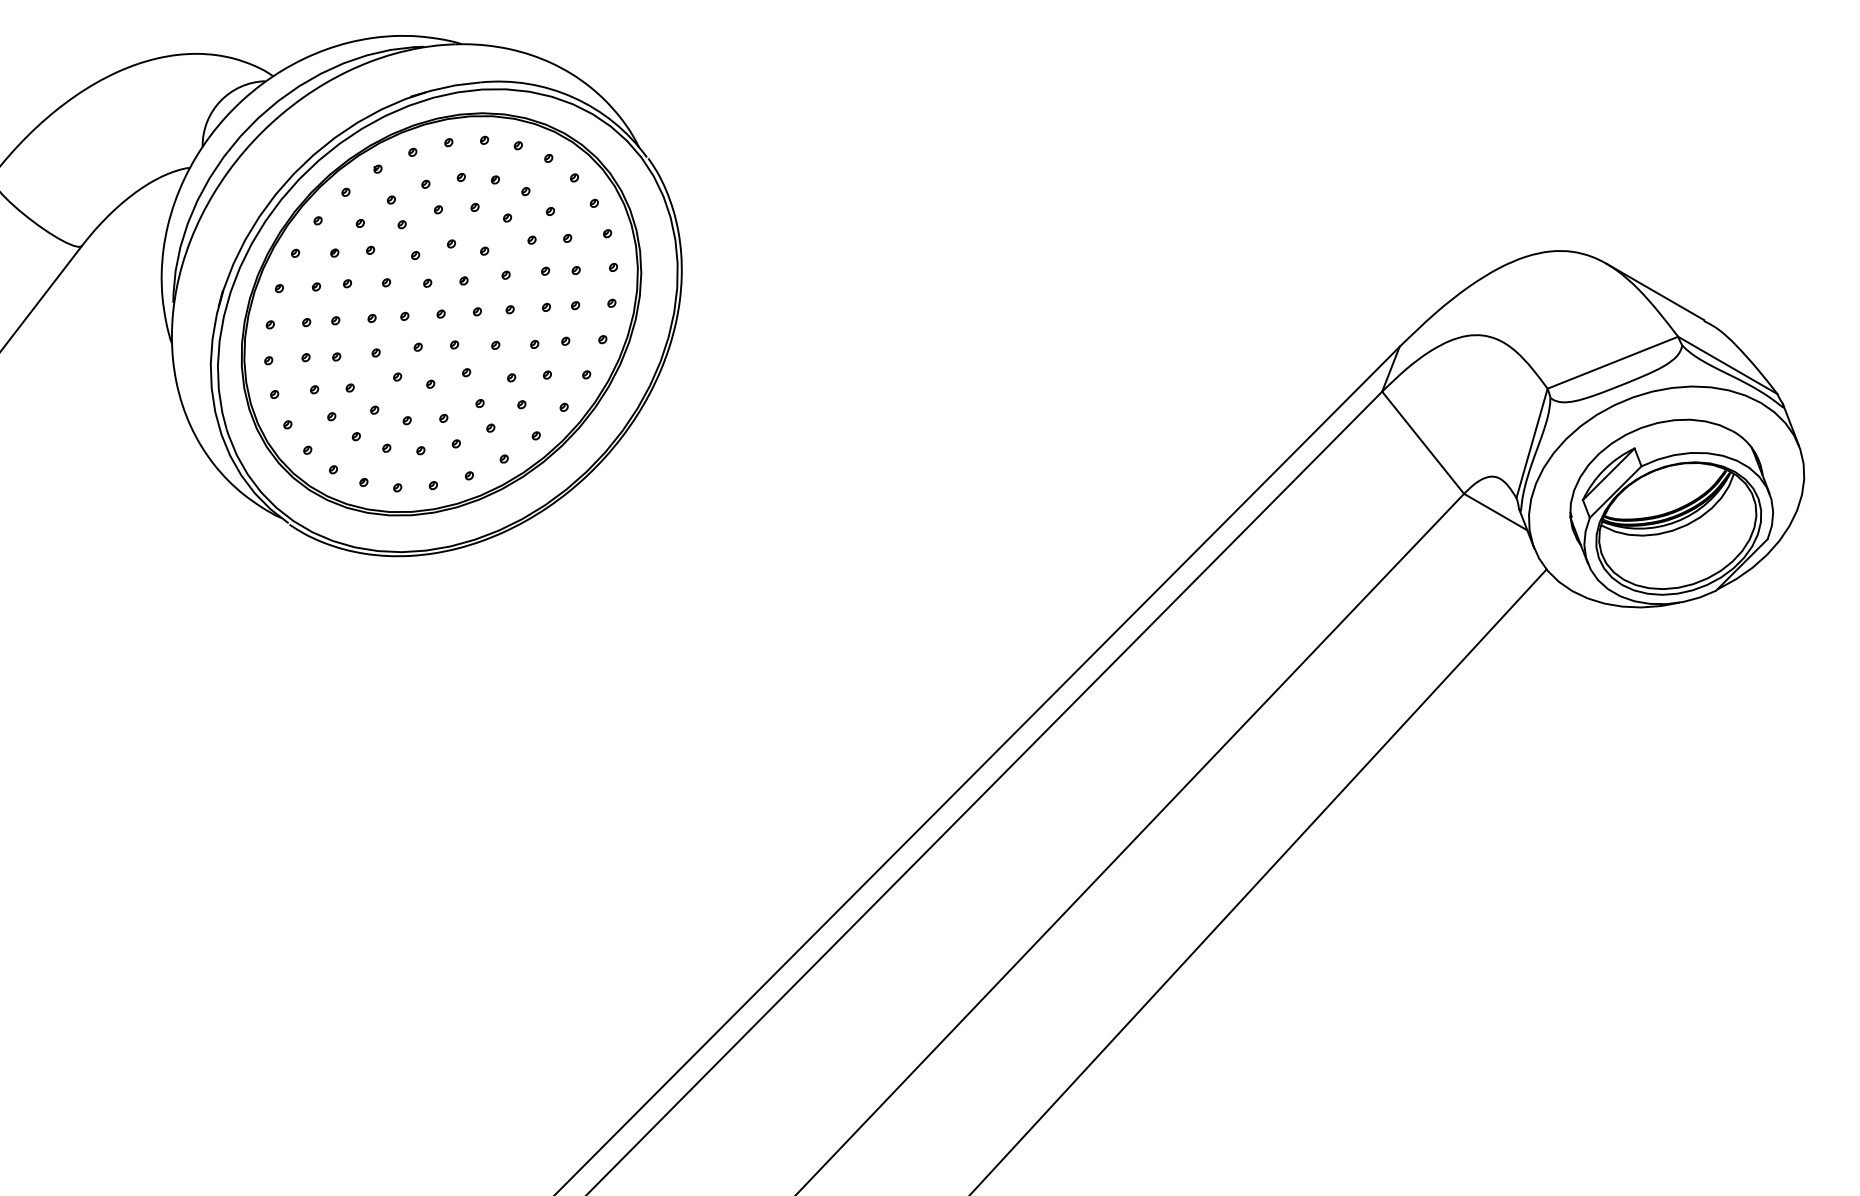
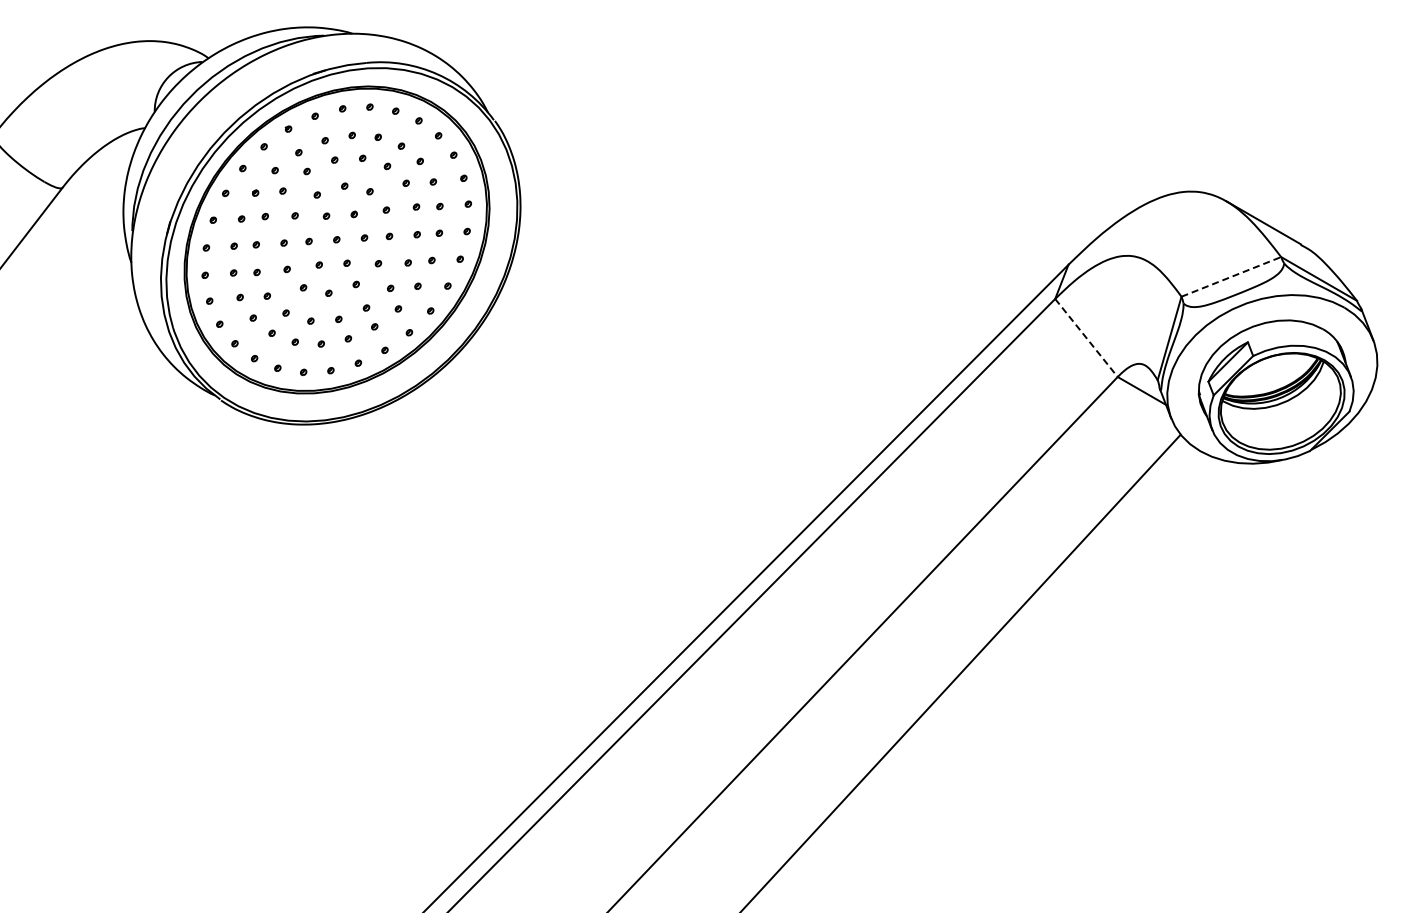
line: (1613, 362) -> (1231, 276), solid -> dashed
line: (1423, 442) -> (1086, 337), solid -> dashed

